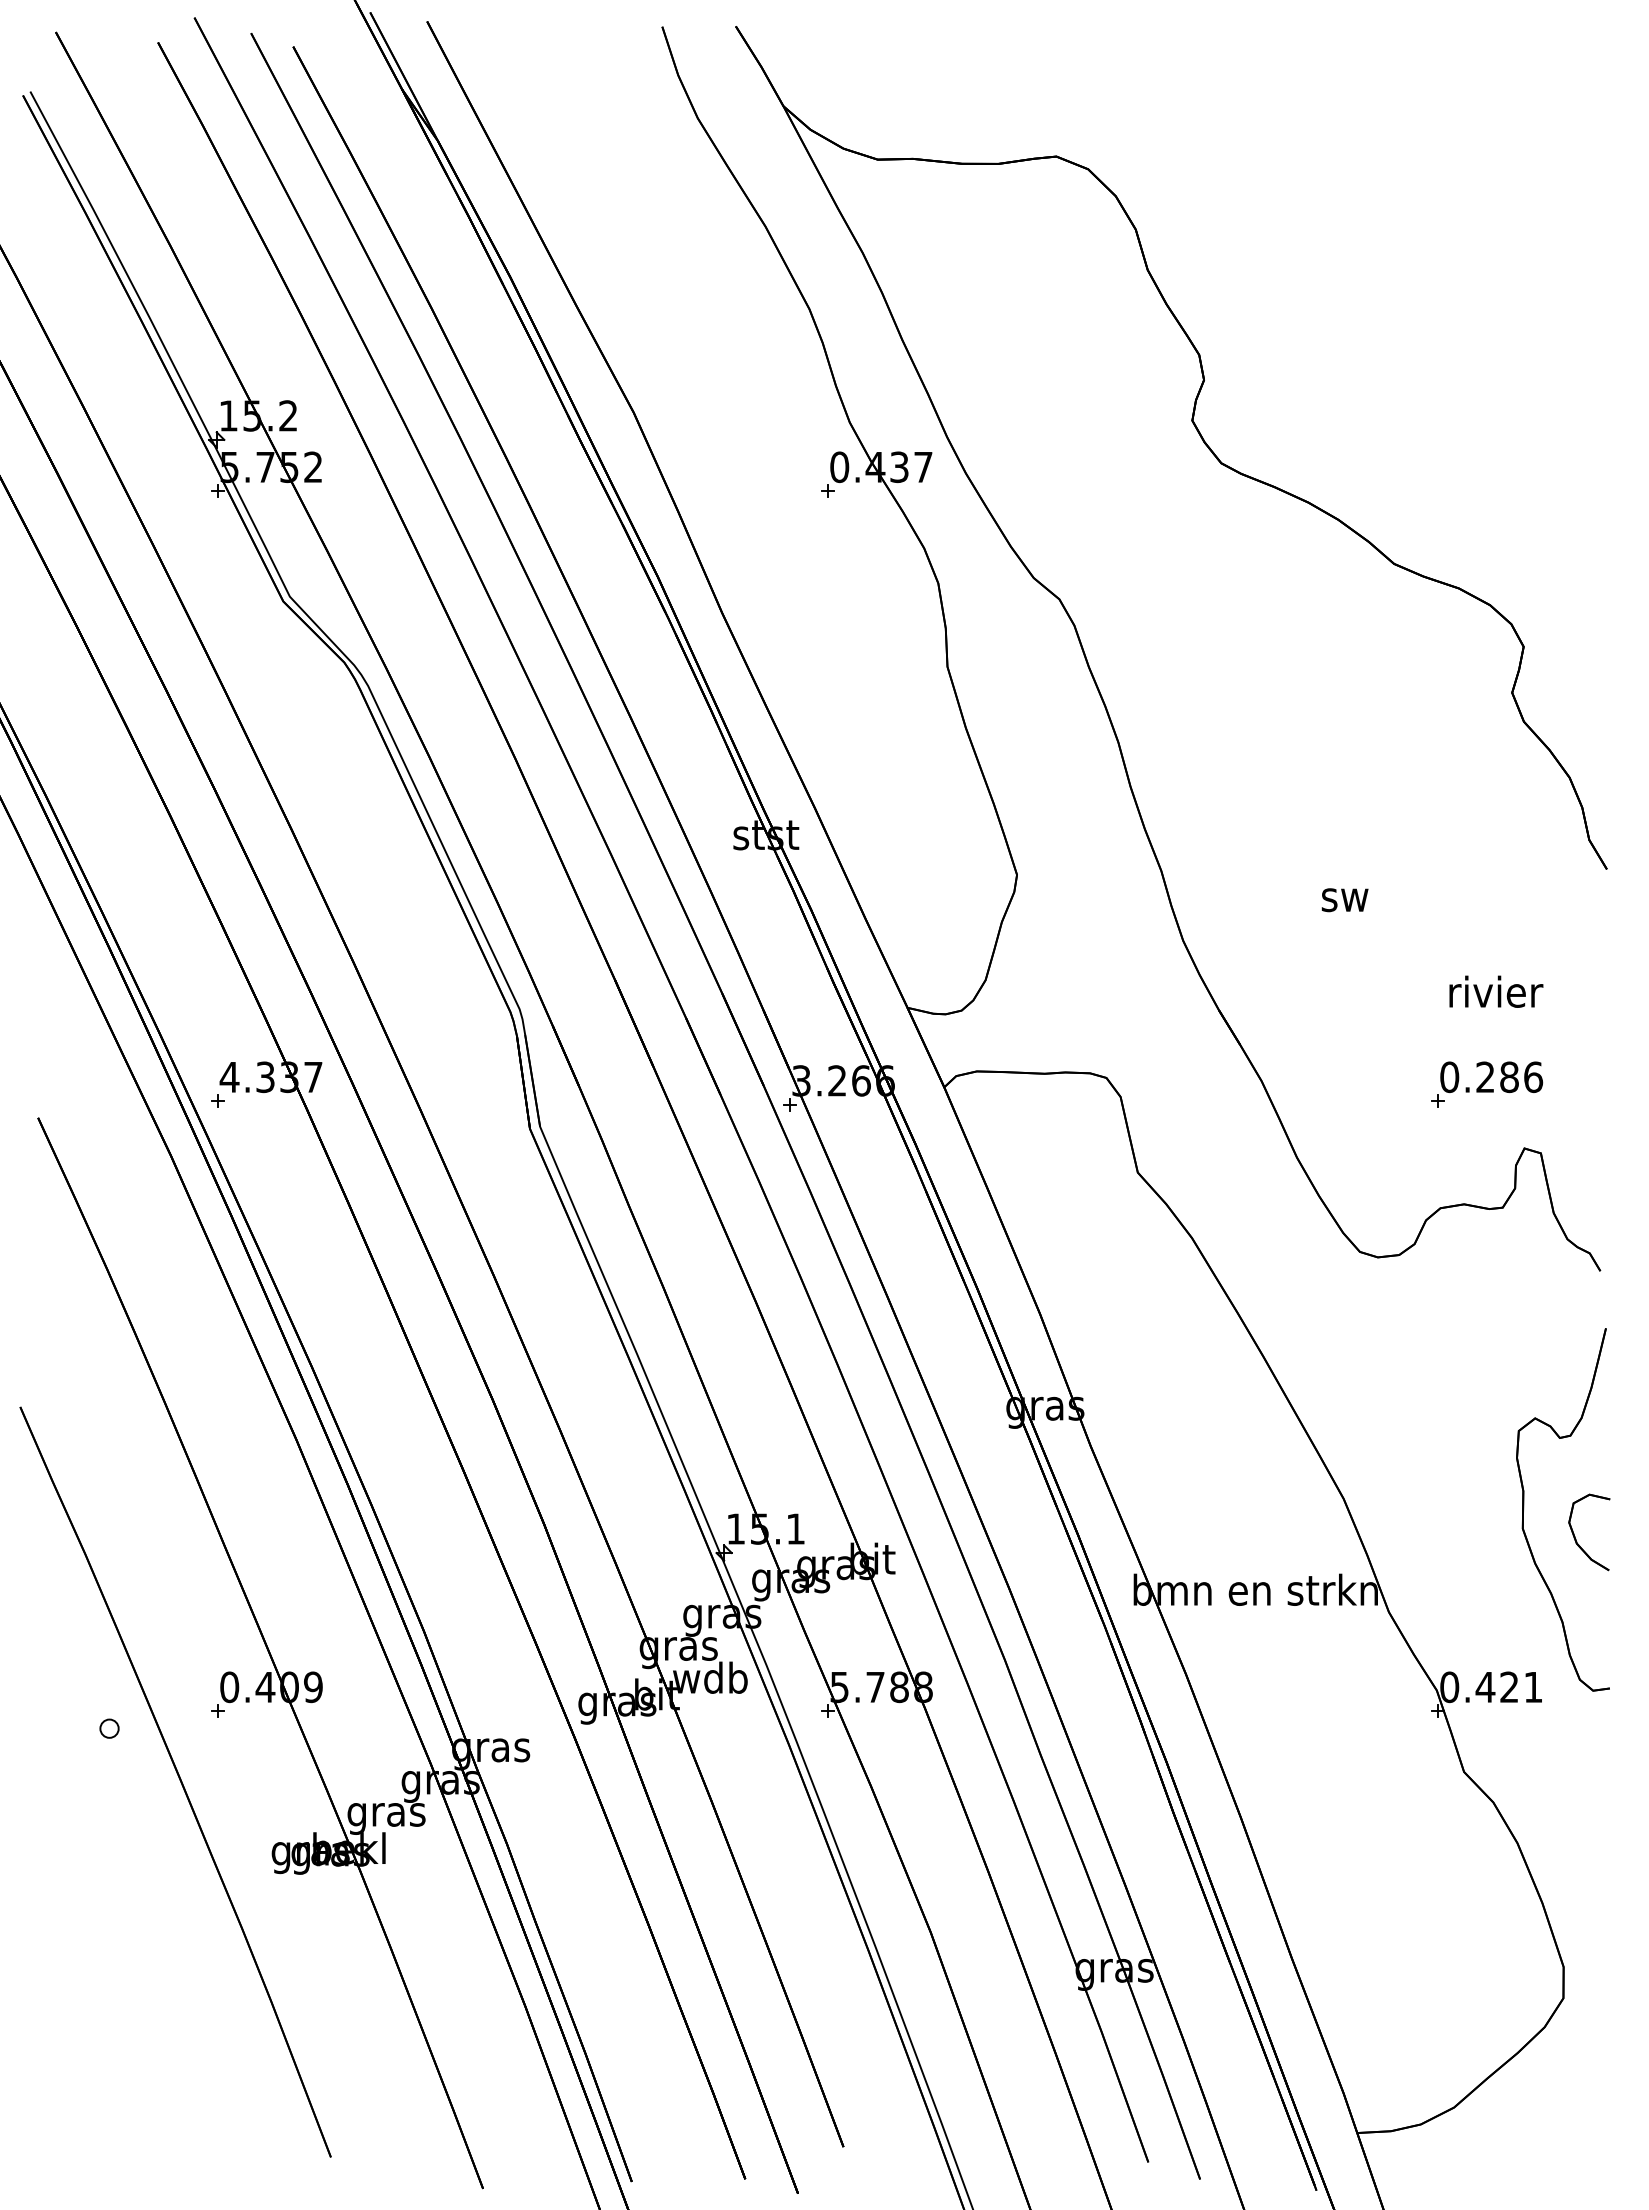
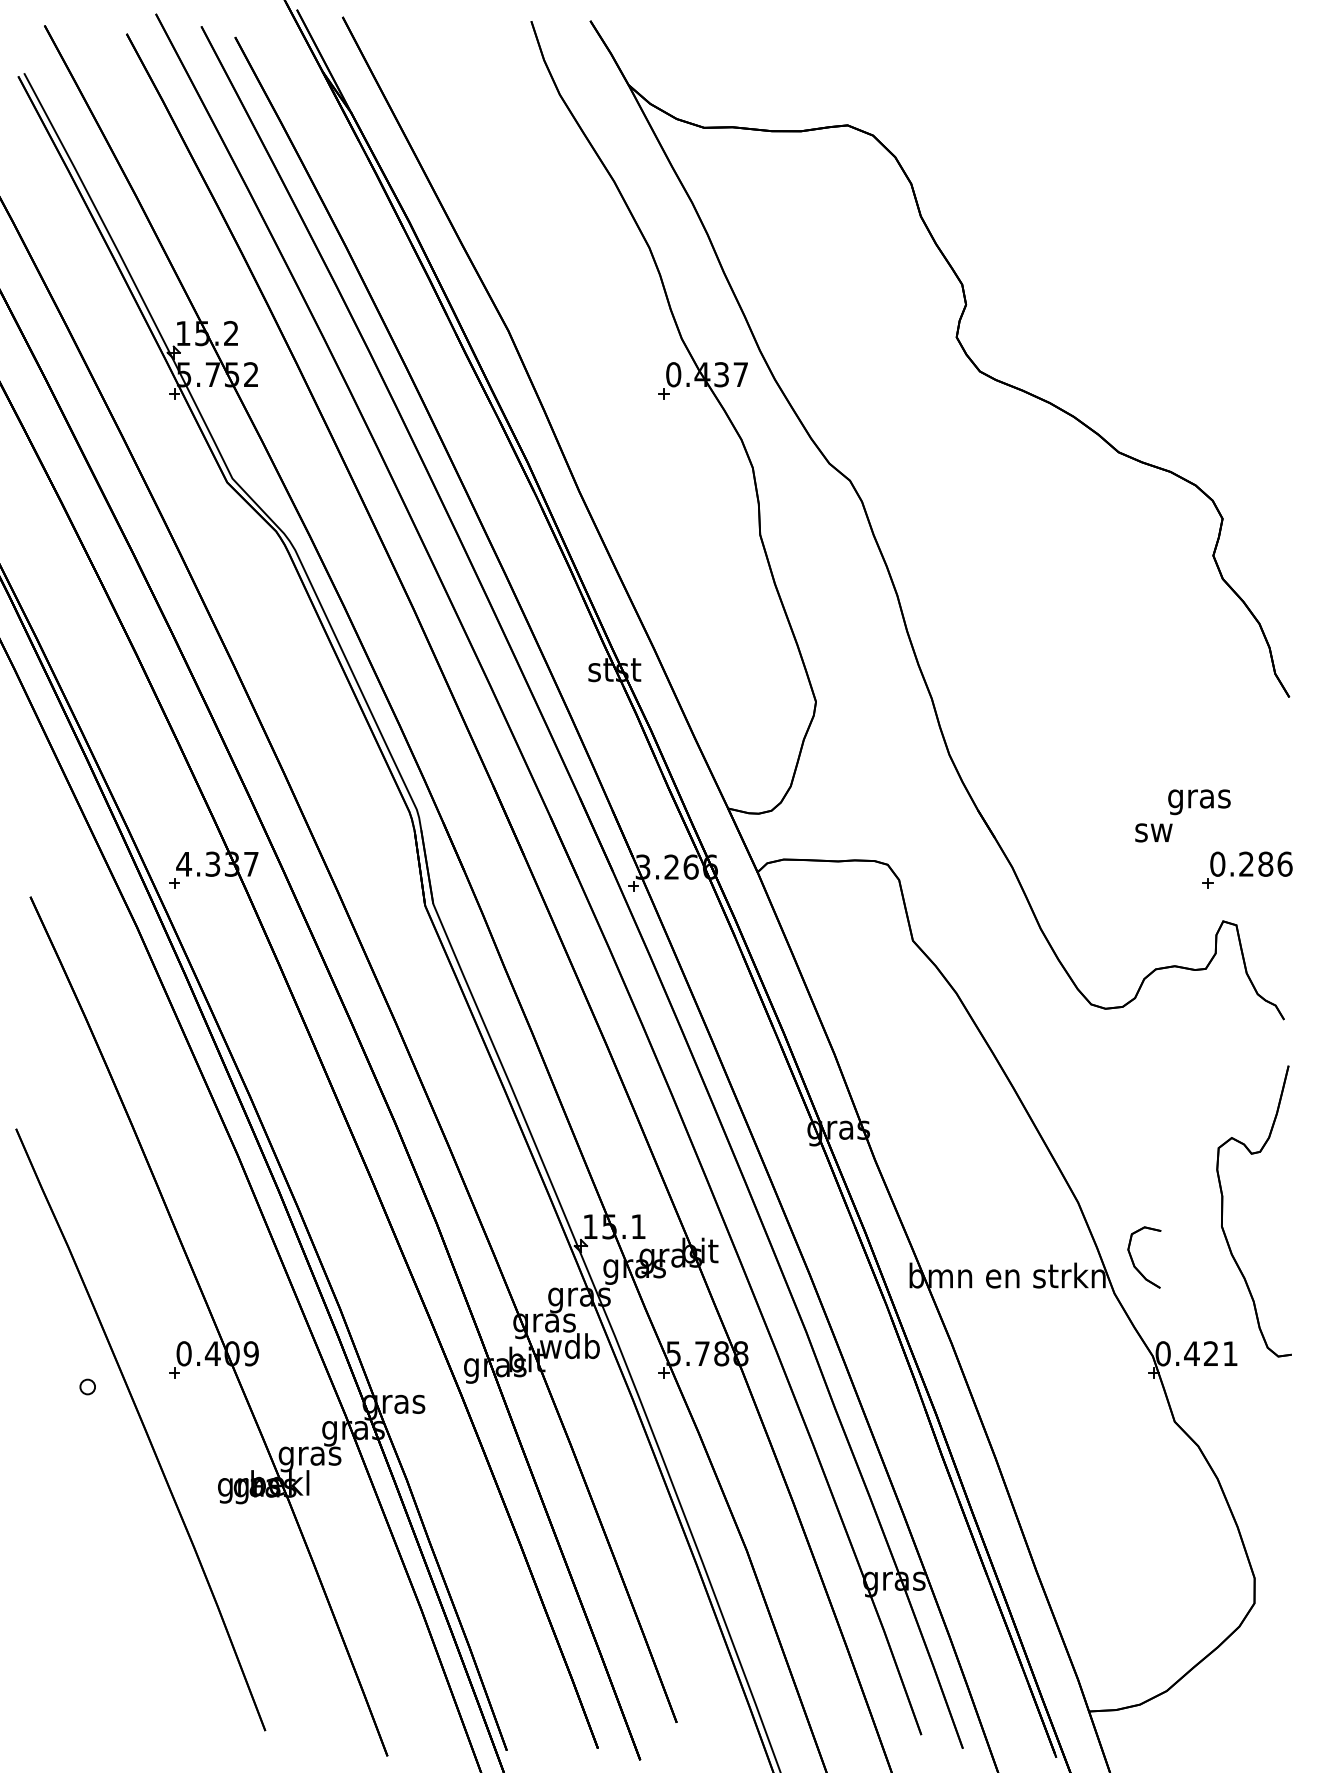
text: (1344, 900) -> (1153, 833), moved
text: (1496, 995) -> (1200, 798), rivier -> gras
part: (1487, 1084) -> (1248, 870), moved
part: (1575, 1536) -> (1133, 1260), moved

